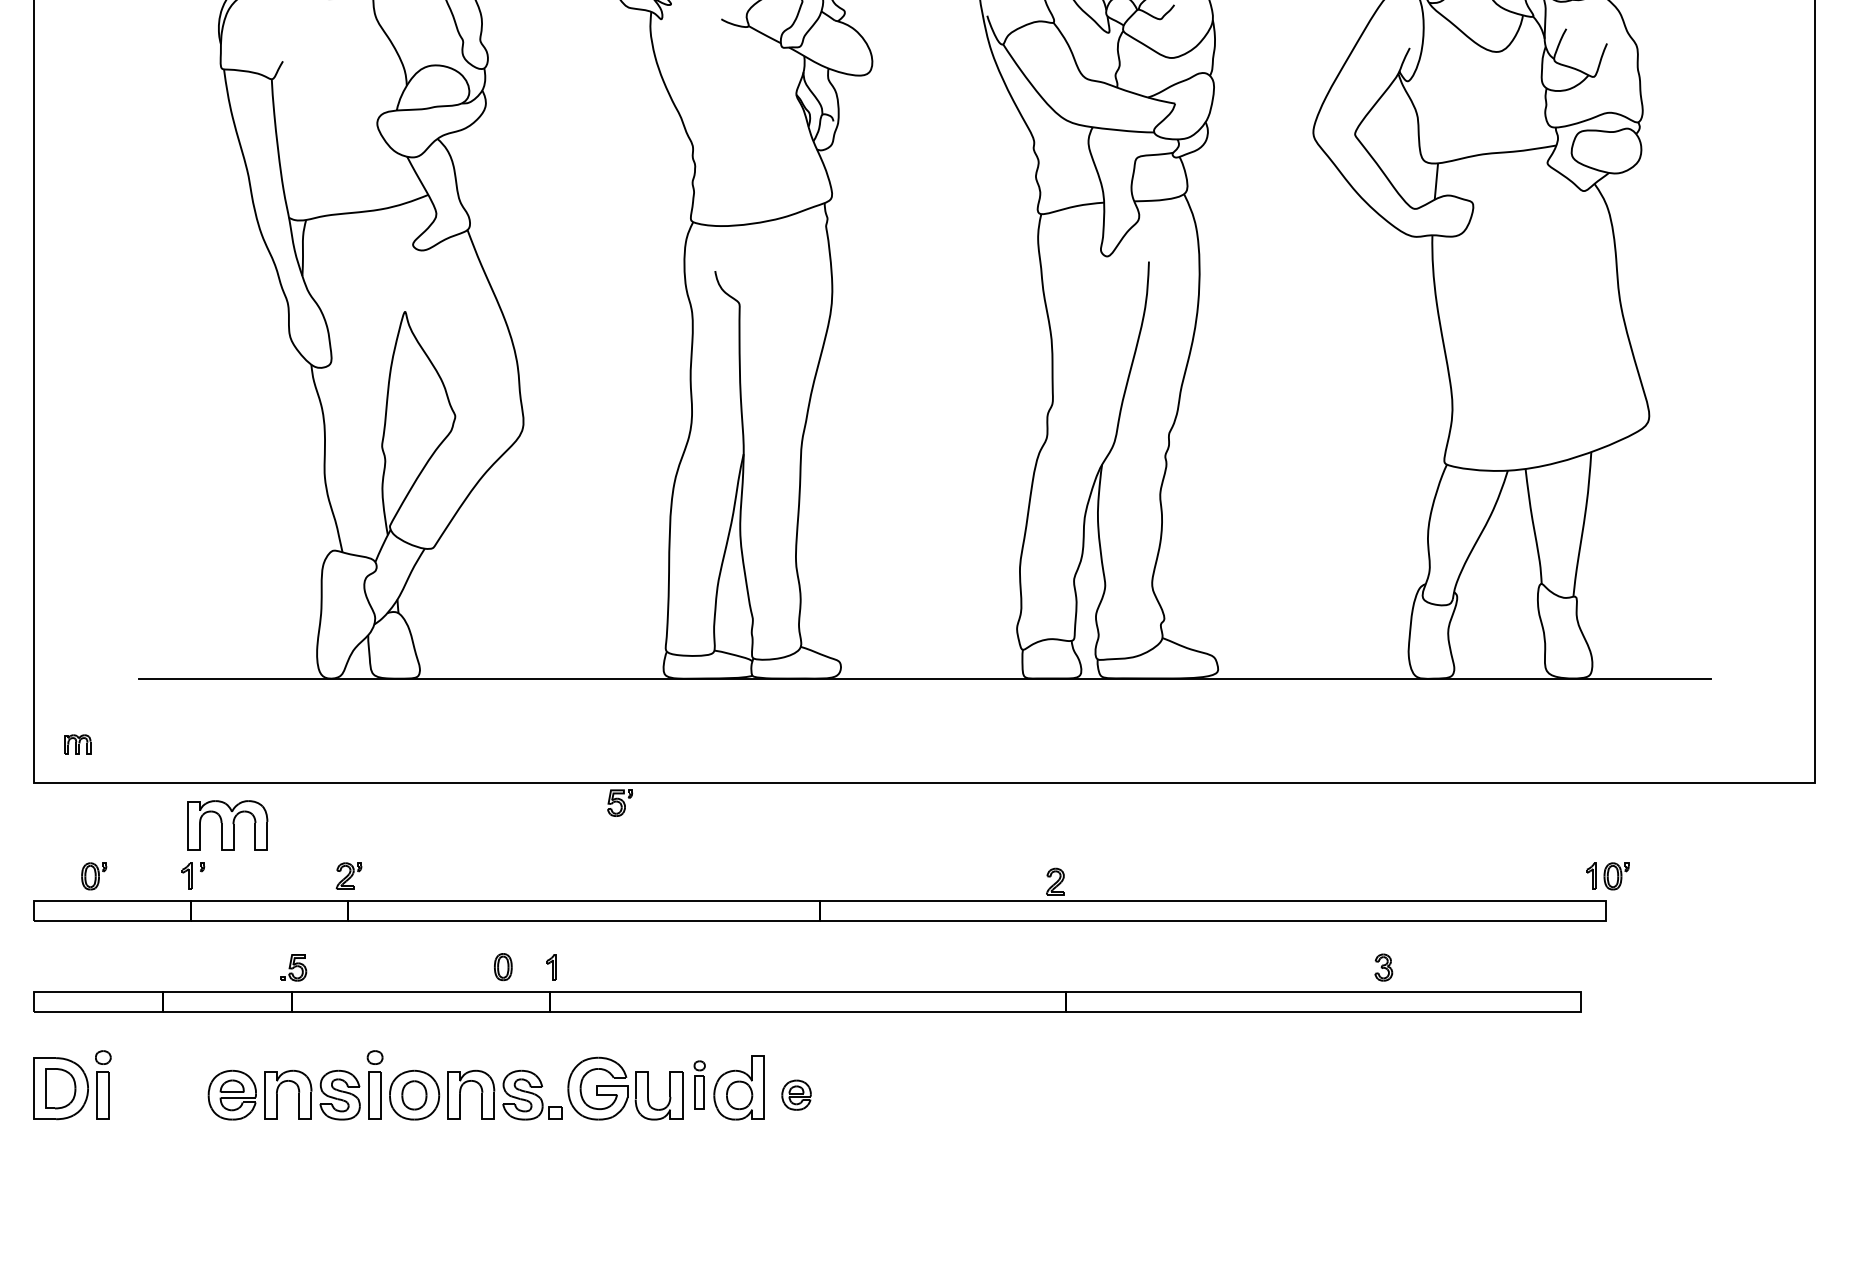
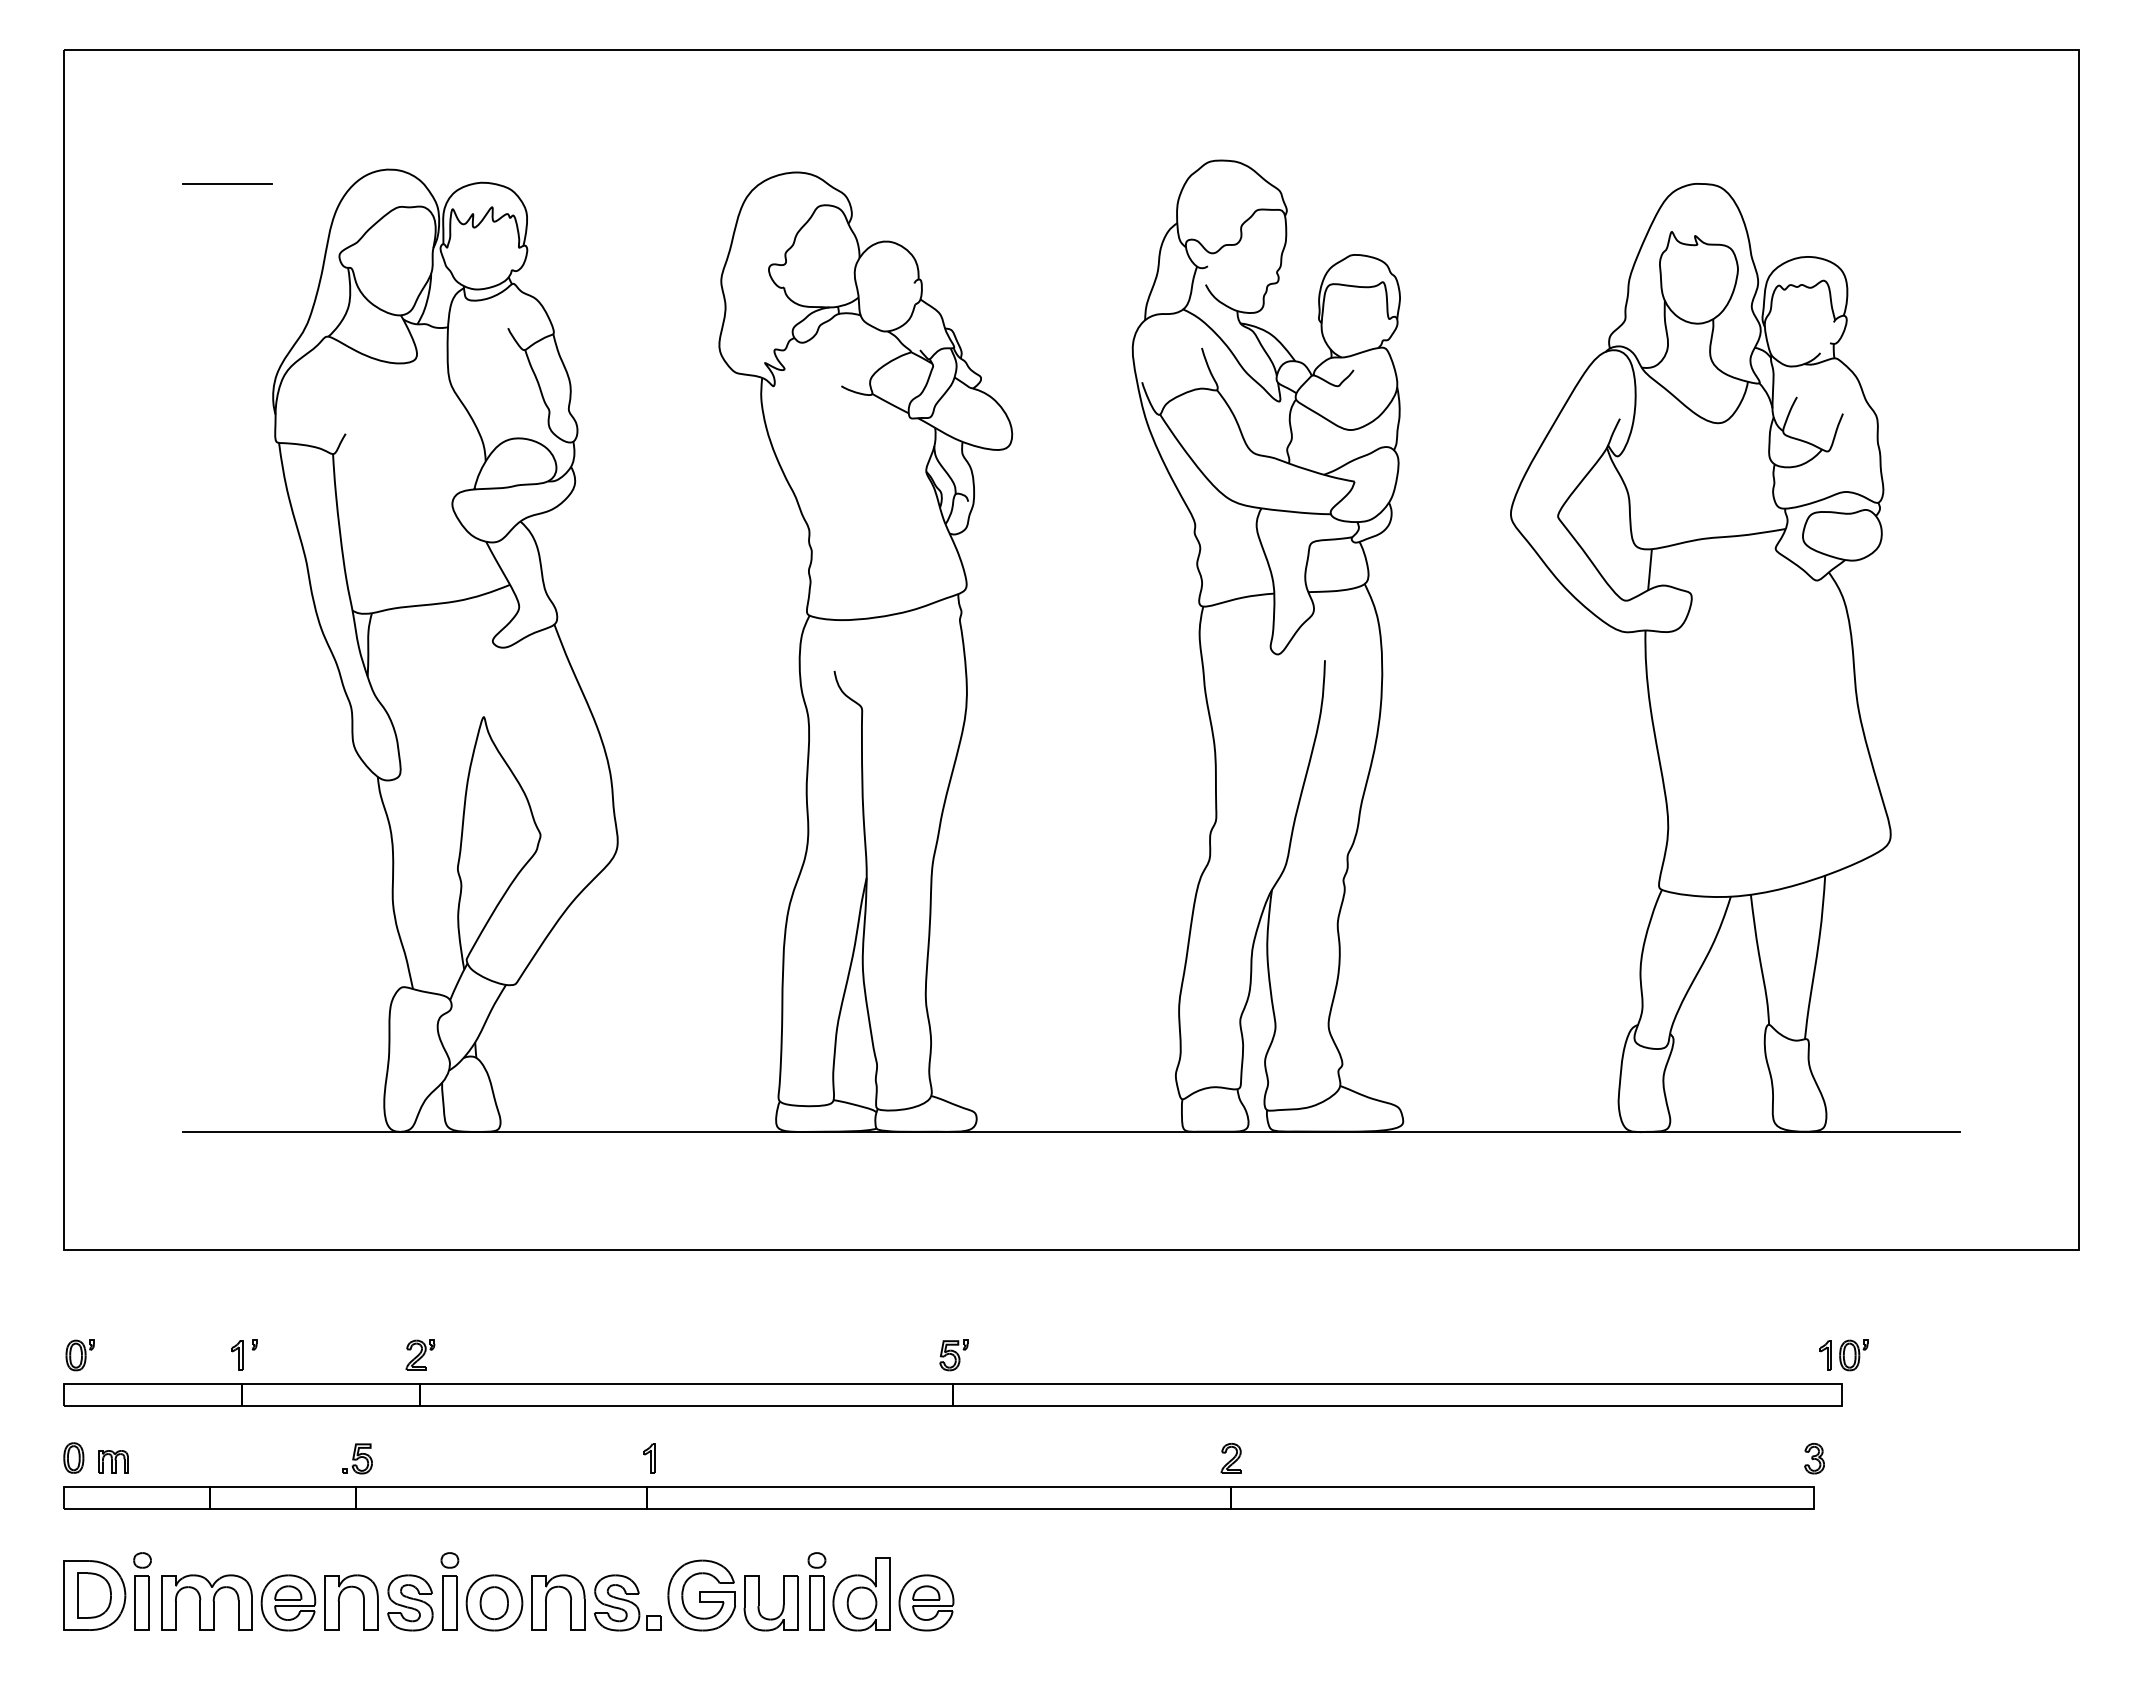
part: (77, 744) -> (113, 1461), moved
part: (619, 802) -> (953, 1355), moved
part: (227, 825) -> (206, 1602), moved
part: (93, 876) -> (79, 1355), moved
part: (1054, 881) -> (1230, 1458), moved
part: (503, 966) -> (73, 1457), moved
part: (1383, 967) -> (1814, 1458), moved
part: (699, 1085) -> (816, 1591), size x1.43
part: (796, 1094) -> (926, 1602), size x1.67

